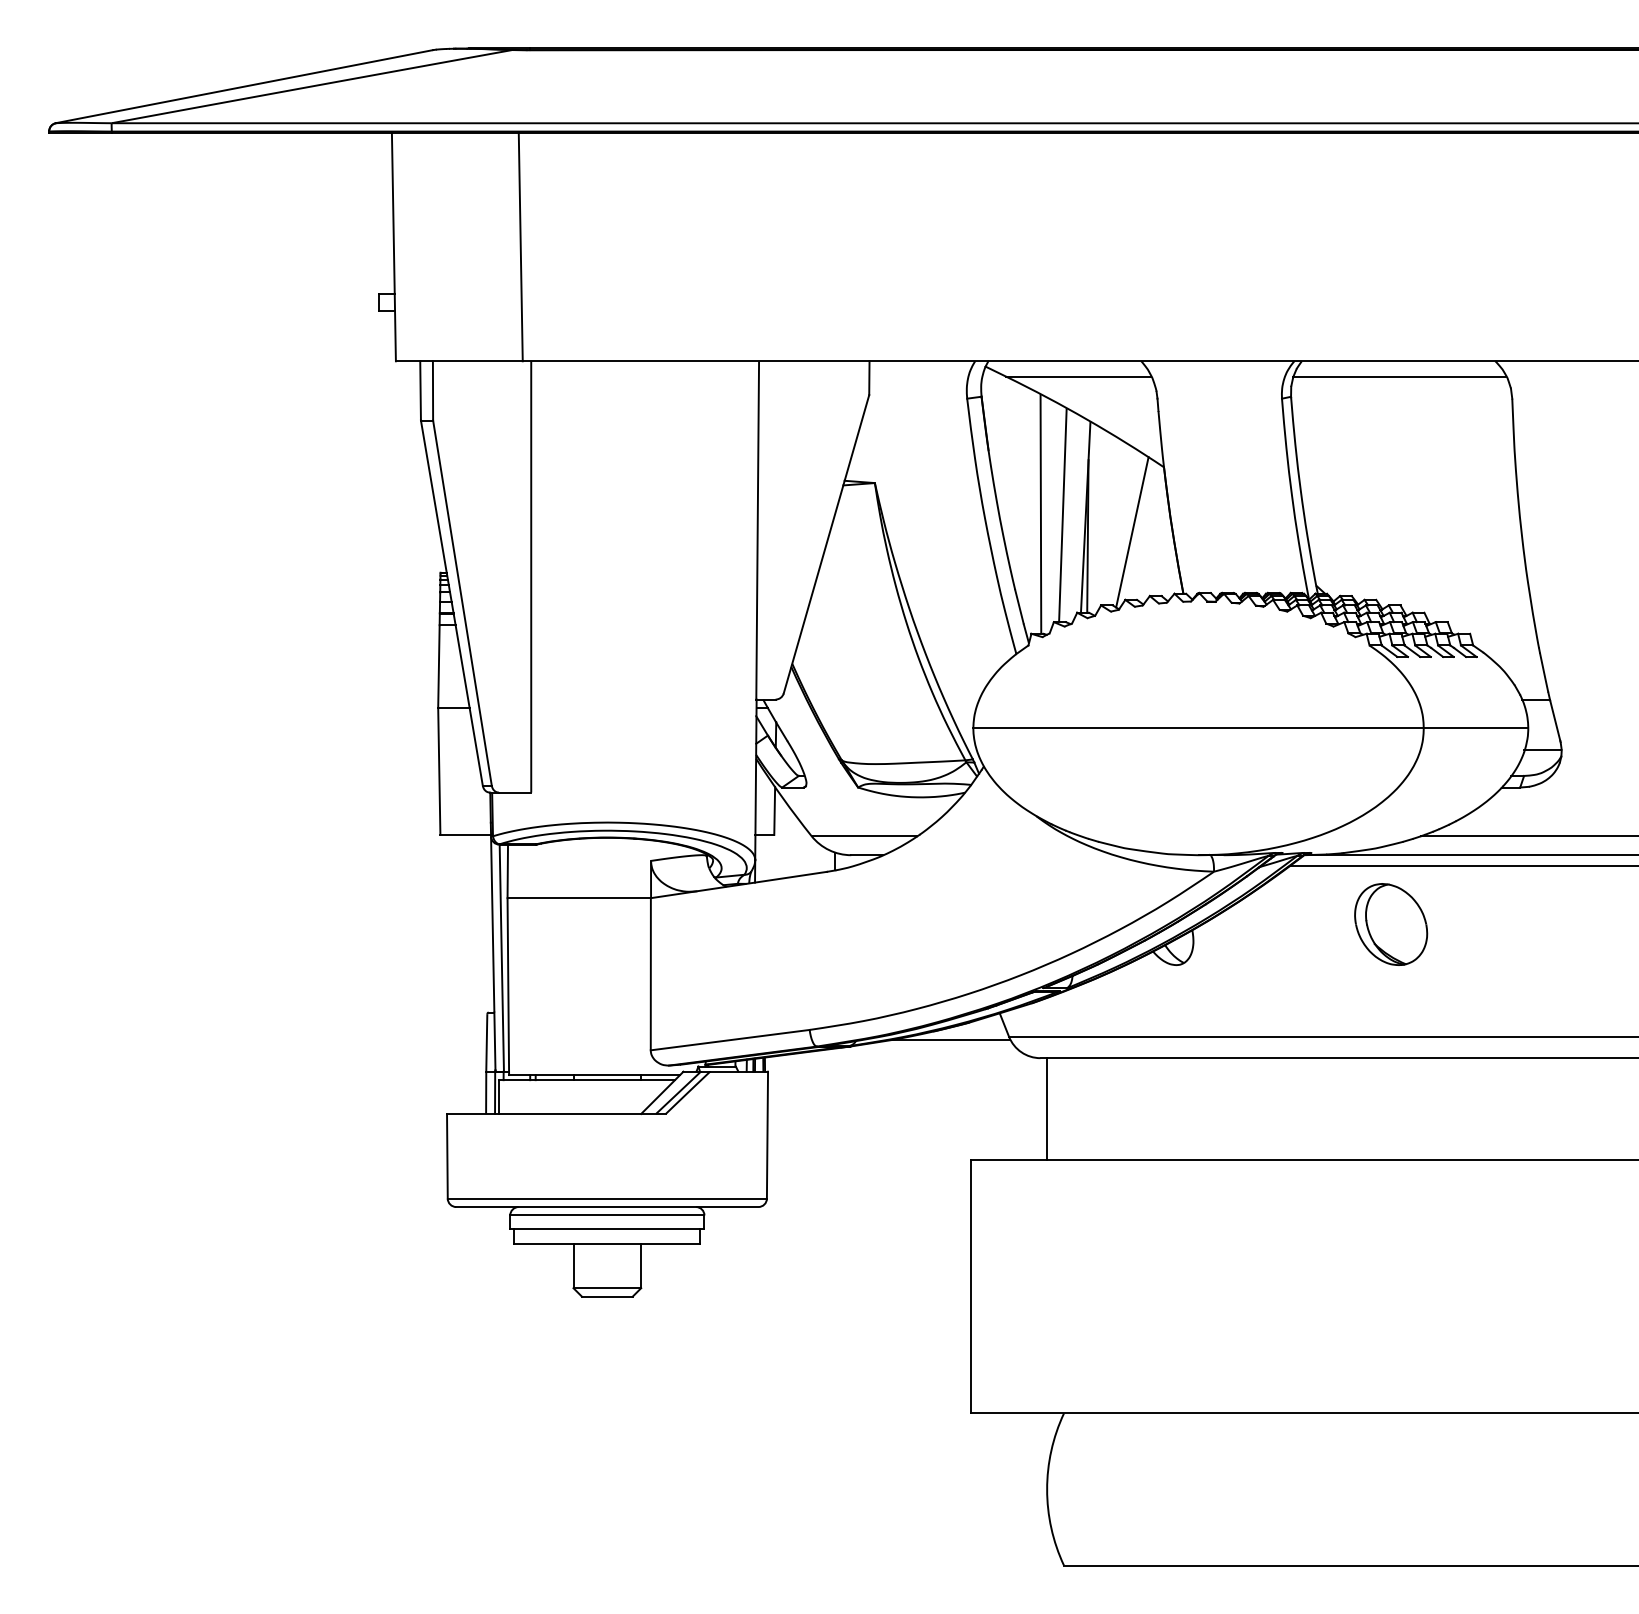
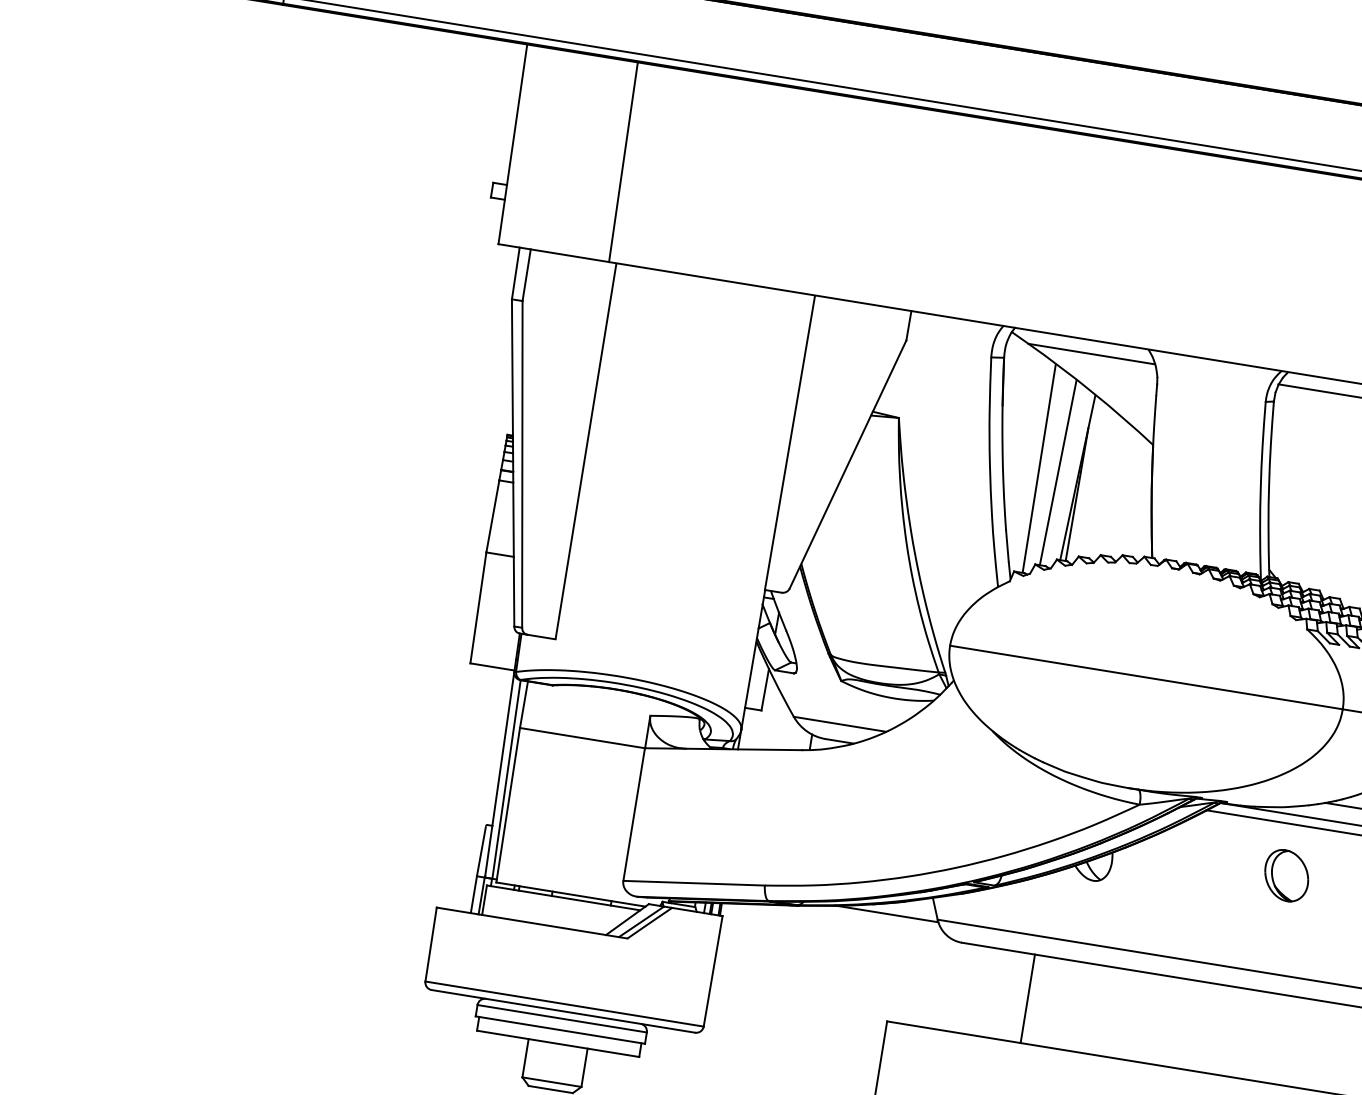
line: (1132, 532) -> (1116, 497), removed
part: (1391, 924) -> (1286, 875), size x0.7
line: (1047, 1108) -> (1028, 998), moved

